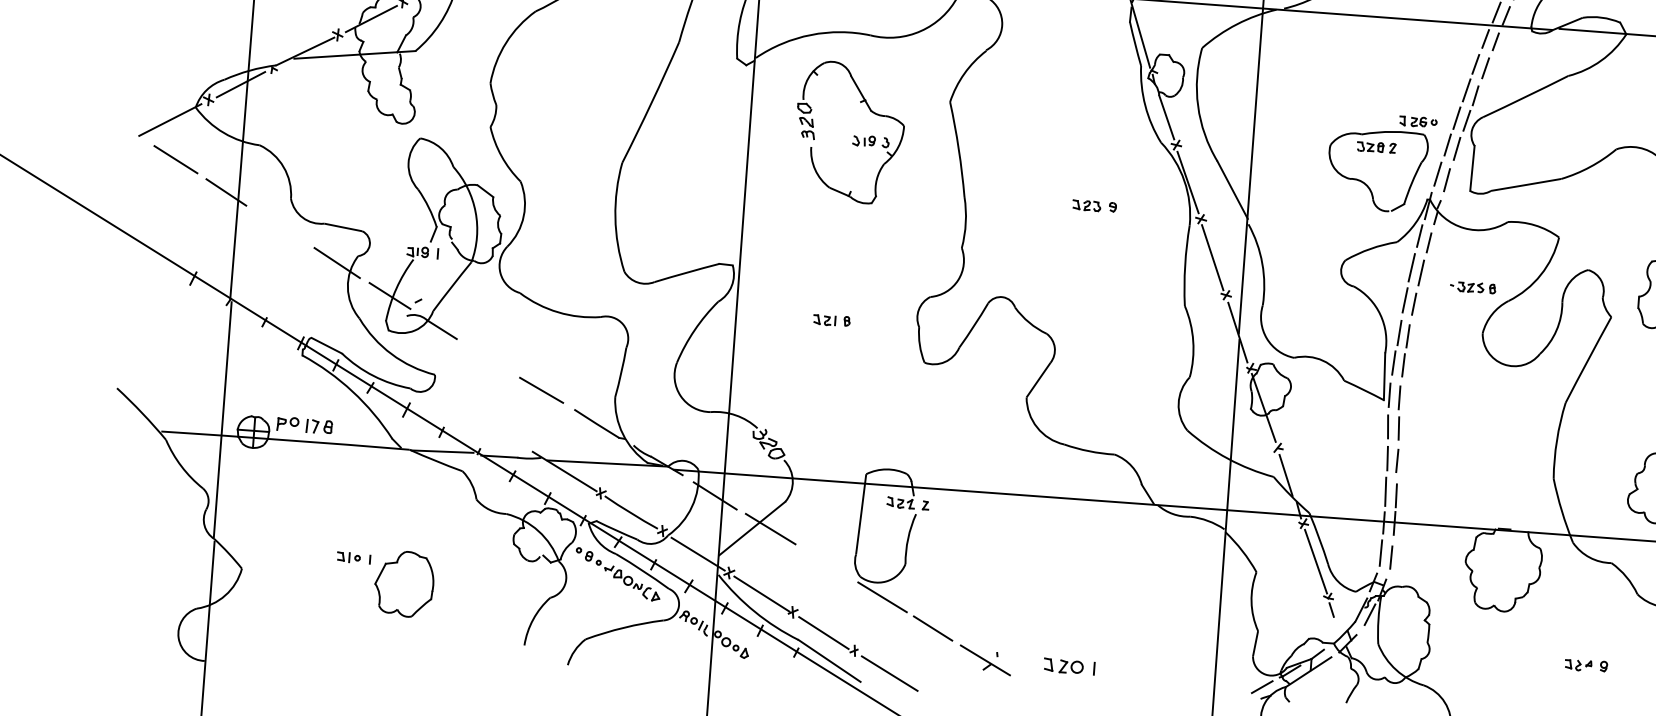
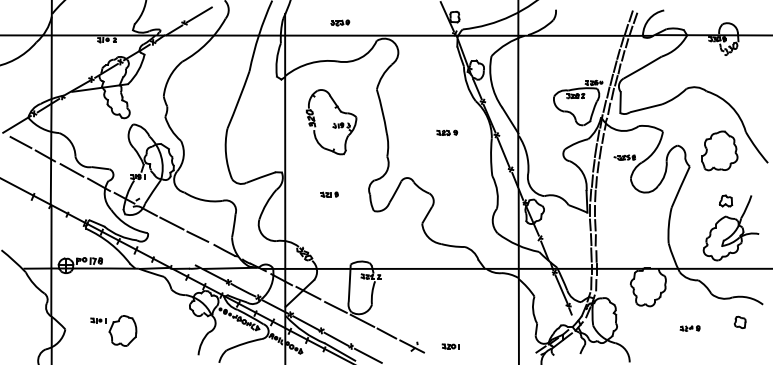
part: (849, 133) -> (331, 122), moved
line: (280, 227) -> (71, 170), added
line: (487, 357) -> (171, 223), added
line: (826, 564) -> (335, 307), added
part: (384, 581) -> (113, 330), moved
part: (1067, 666) -> (450, 346), size x0.71

